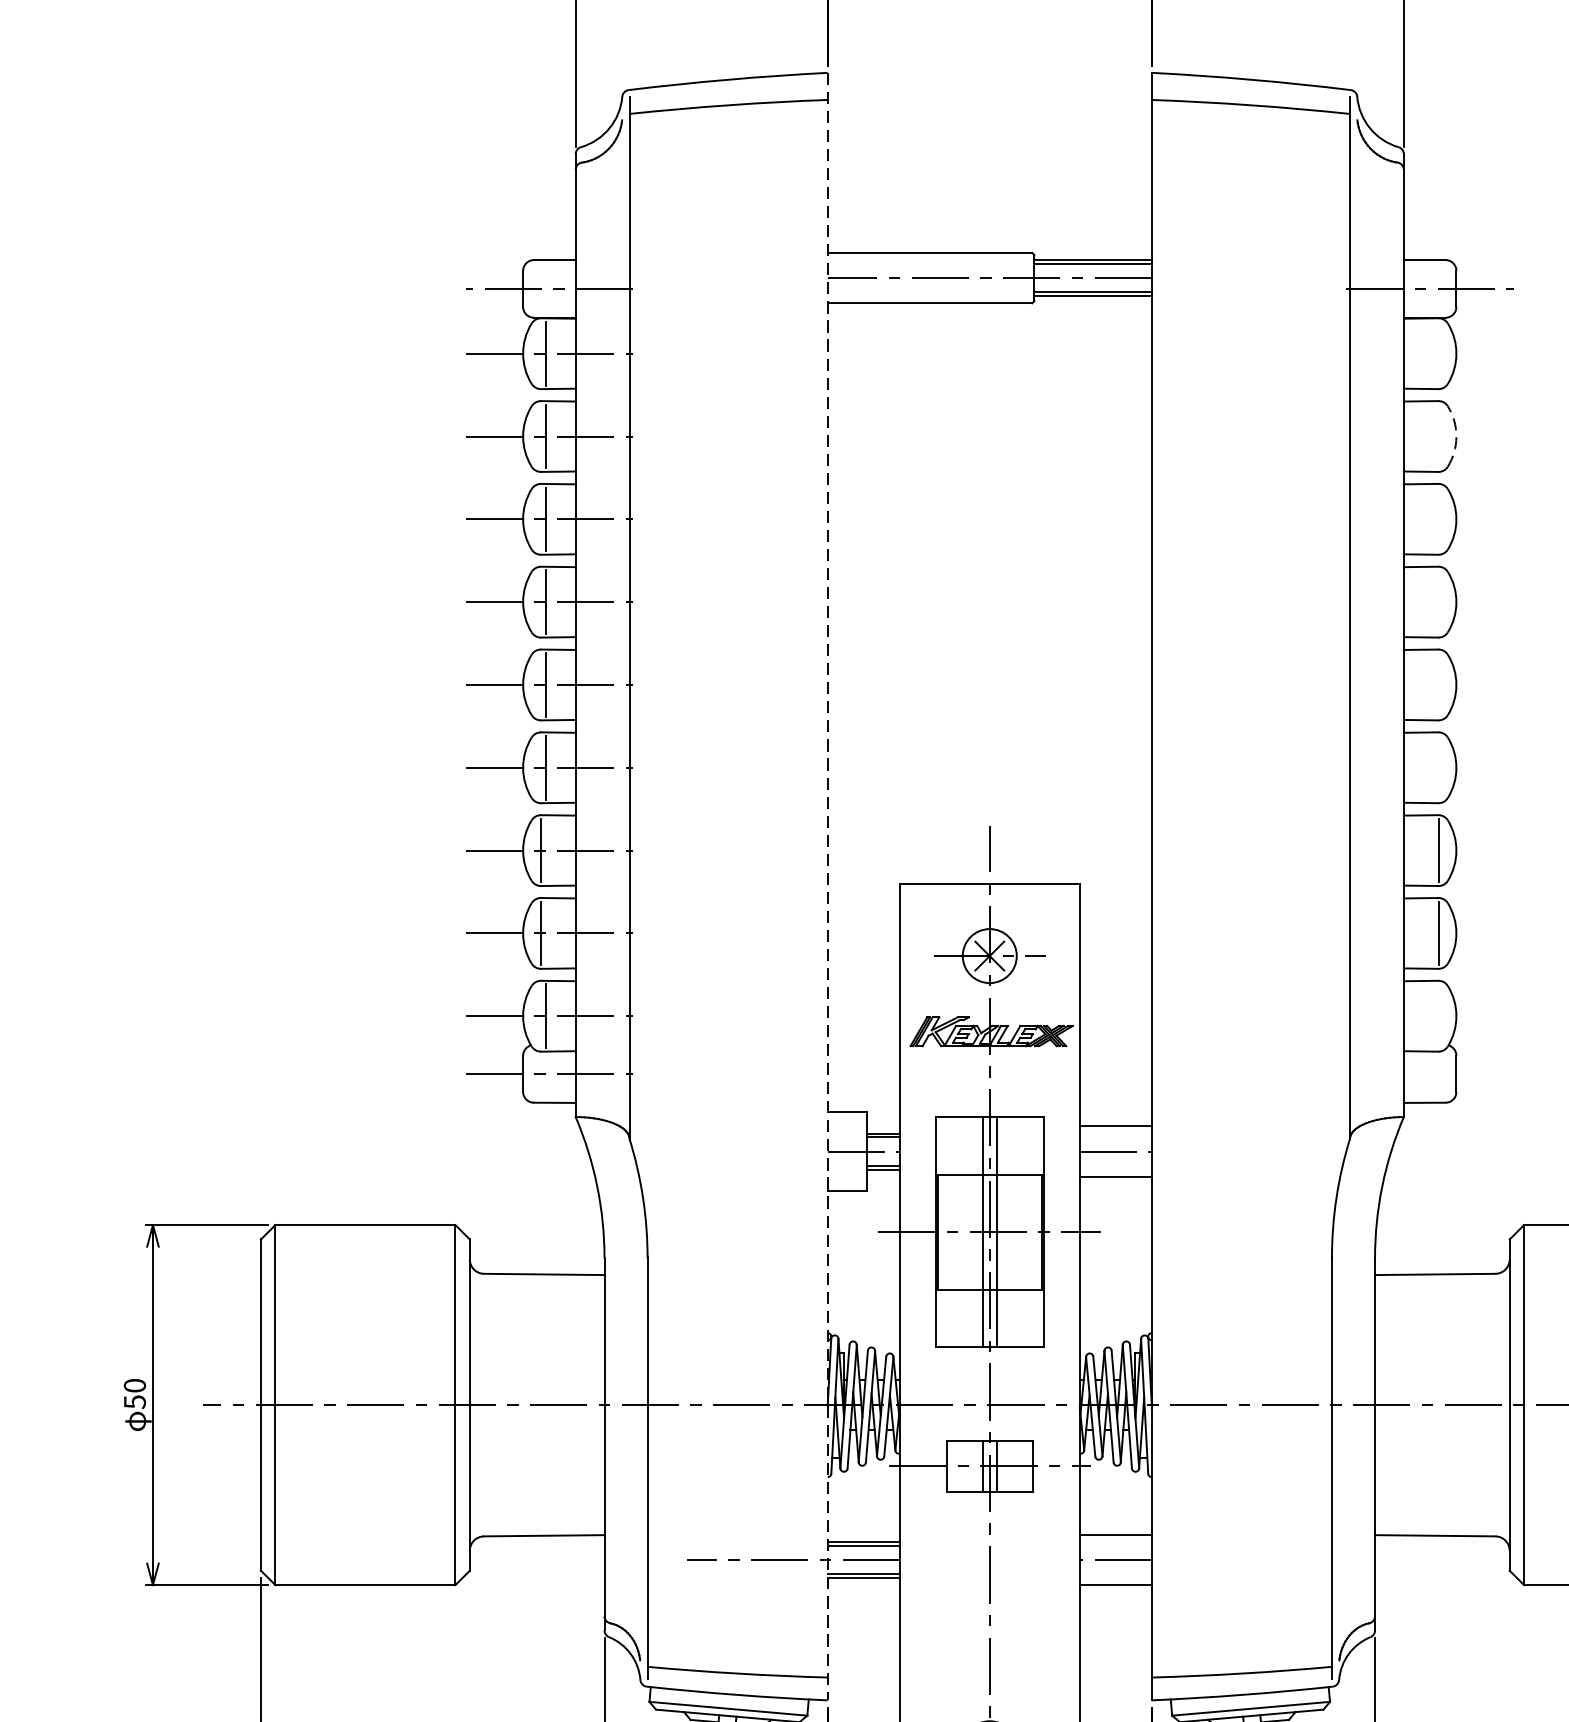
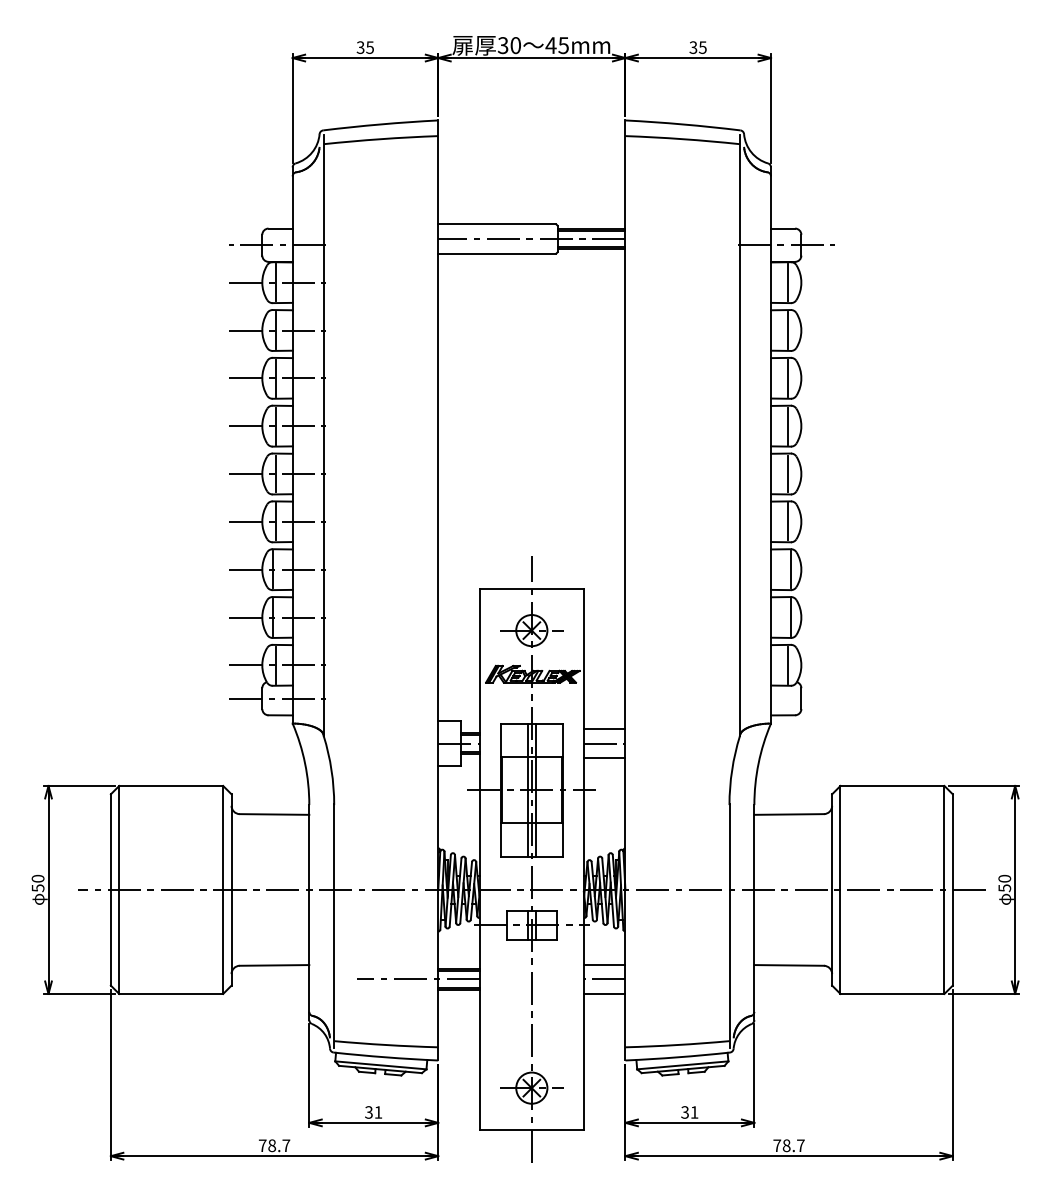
line: (1434, 353) -> (788, 282), added
line: (1434, 436) -> (788, 330), added
arc: (1456, 436) -> (801, 330), dashed -> solid
line: (1434, 517) -> (788, 377), added
line: (1434, 600) -> (788, 425), added
line: (1434, 684) -> (788, 473), added
line: (1434, 767) -> (788, 521), added
line: (828, 886) -> (438, 590), dashed -> solid
line: (1434, 1014) -> (788, 664), added

